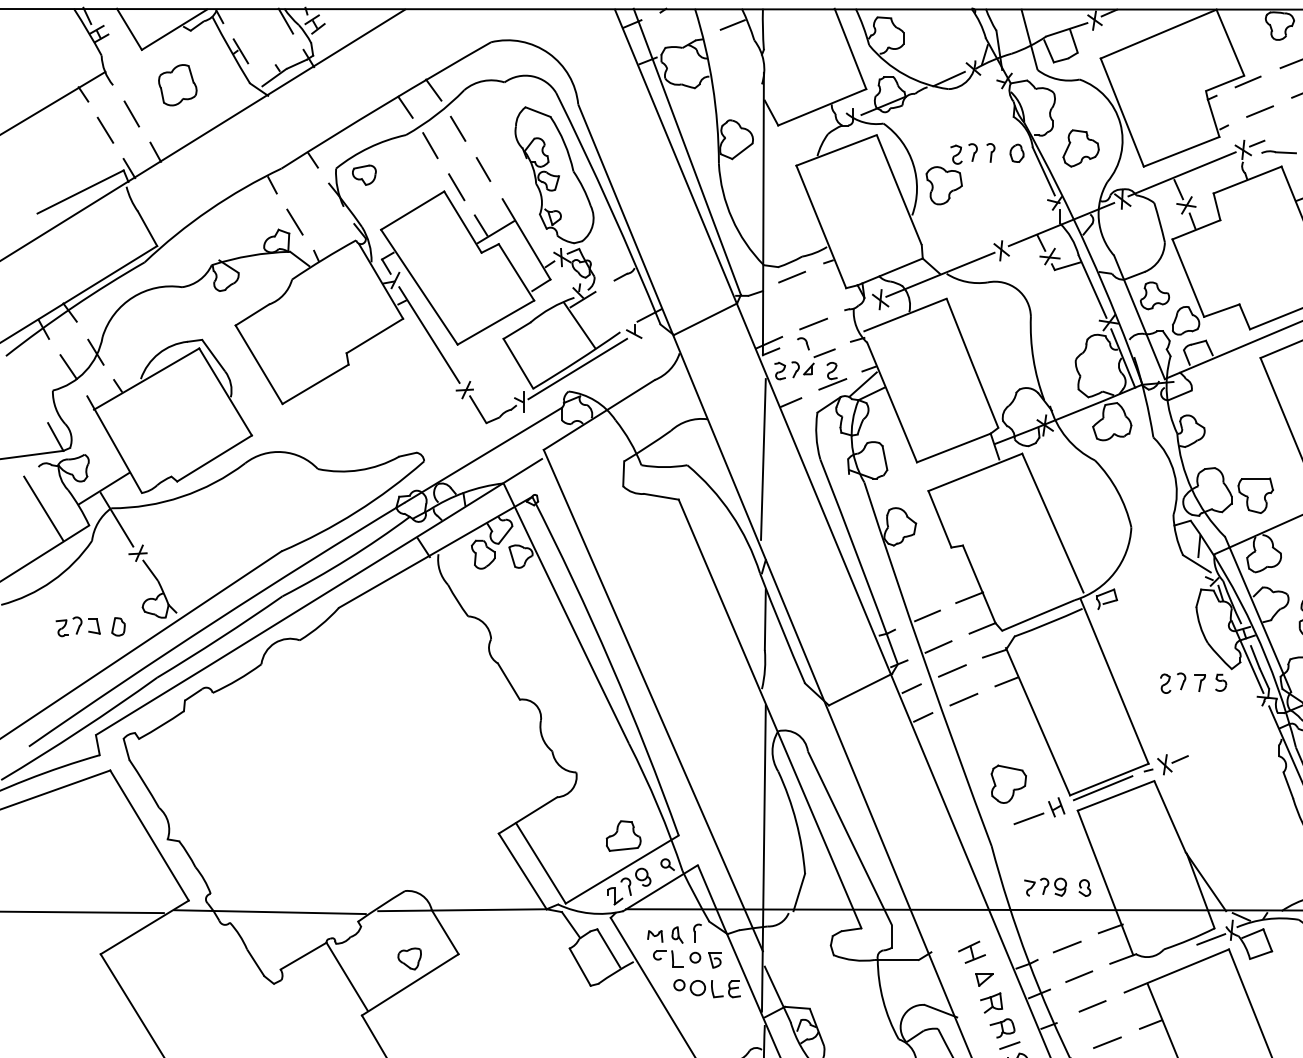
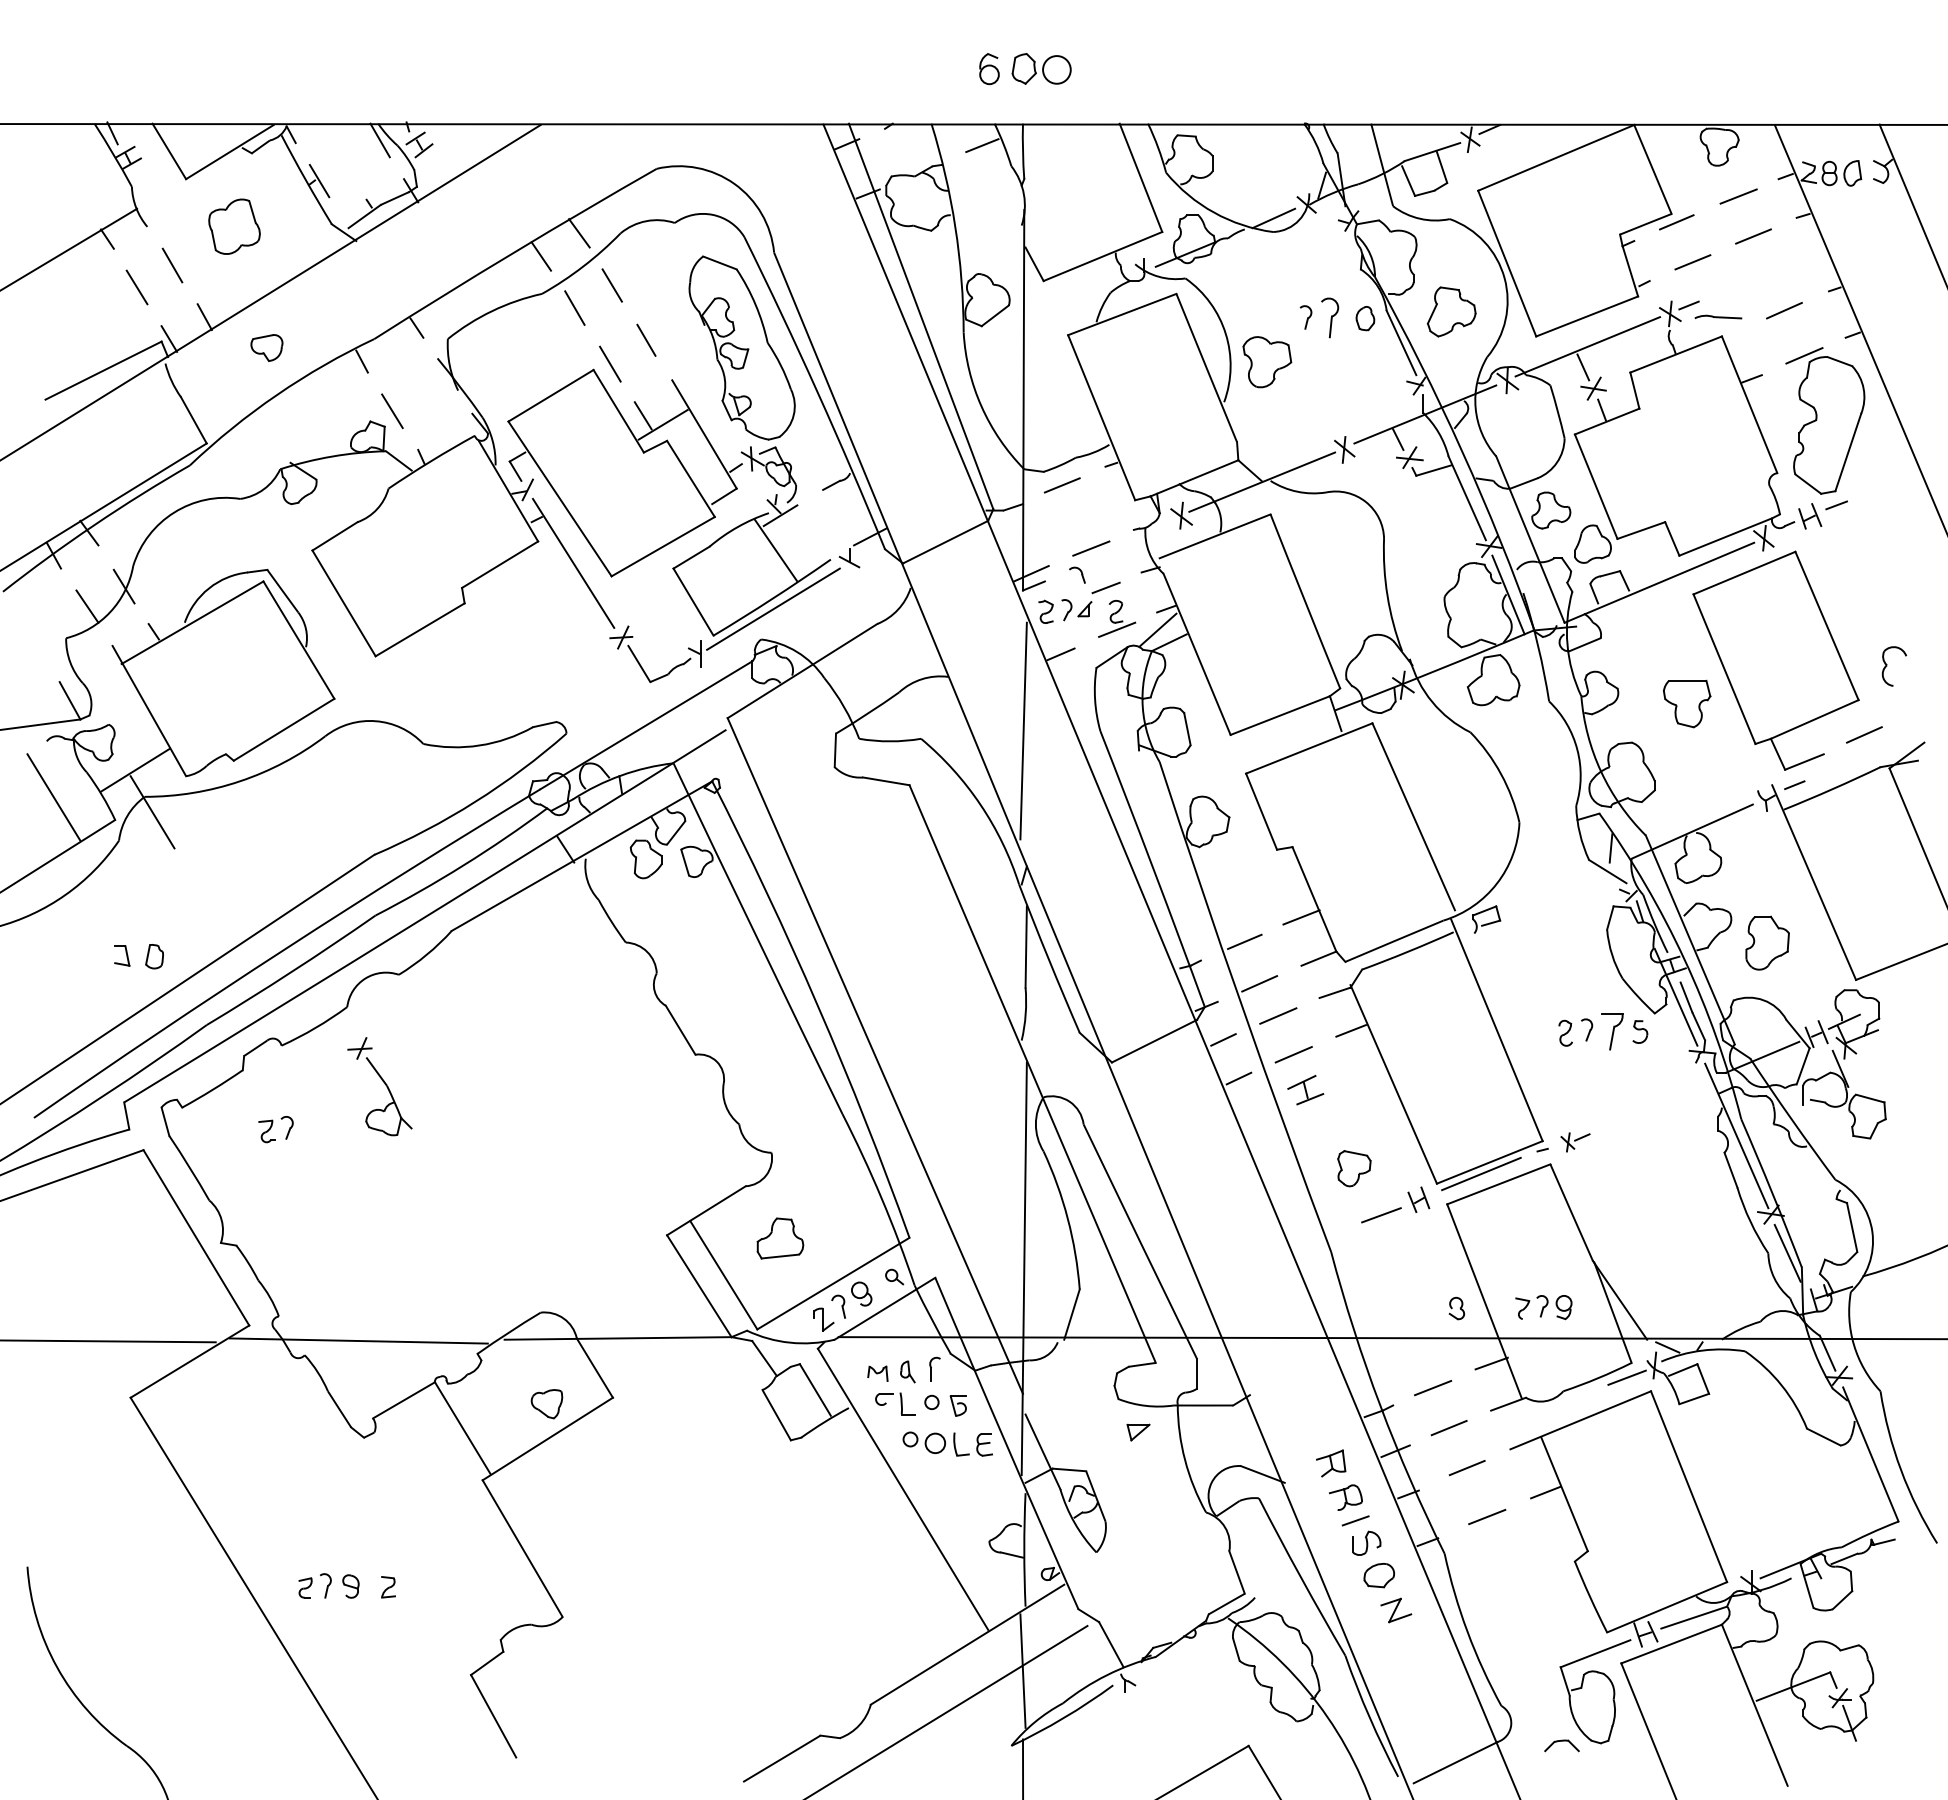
part: (990, 152) -> (1329, 317), size x1.6
part: (956, 154) -> (1283, 320), removed
part: (364, 174) -> (266, 347), moved
part: (1256, 495) -> (1687, 703), moved
part: (152, 581) -> (379, 1086), moved
part: (68, 626) -> (275, 1129), moved
part: (1200, 683) -> (1612, 1032), size x1.6
part: (1172, 764) -> (1575, 1142), size x0.7
part: (1008, 784) -> (1354, 1168), size x0.7
part: (623, 836) -> (780, 1238), moved
part: (1045, 887) -> (1543, 1307), moved
part: (971, 952) -> (1305, 1090), moved
part: (984, 980) -> (1138, 1432), moved

